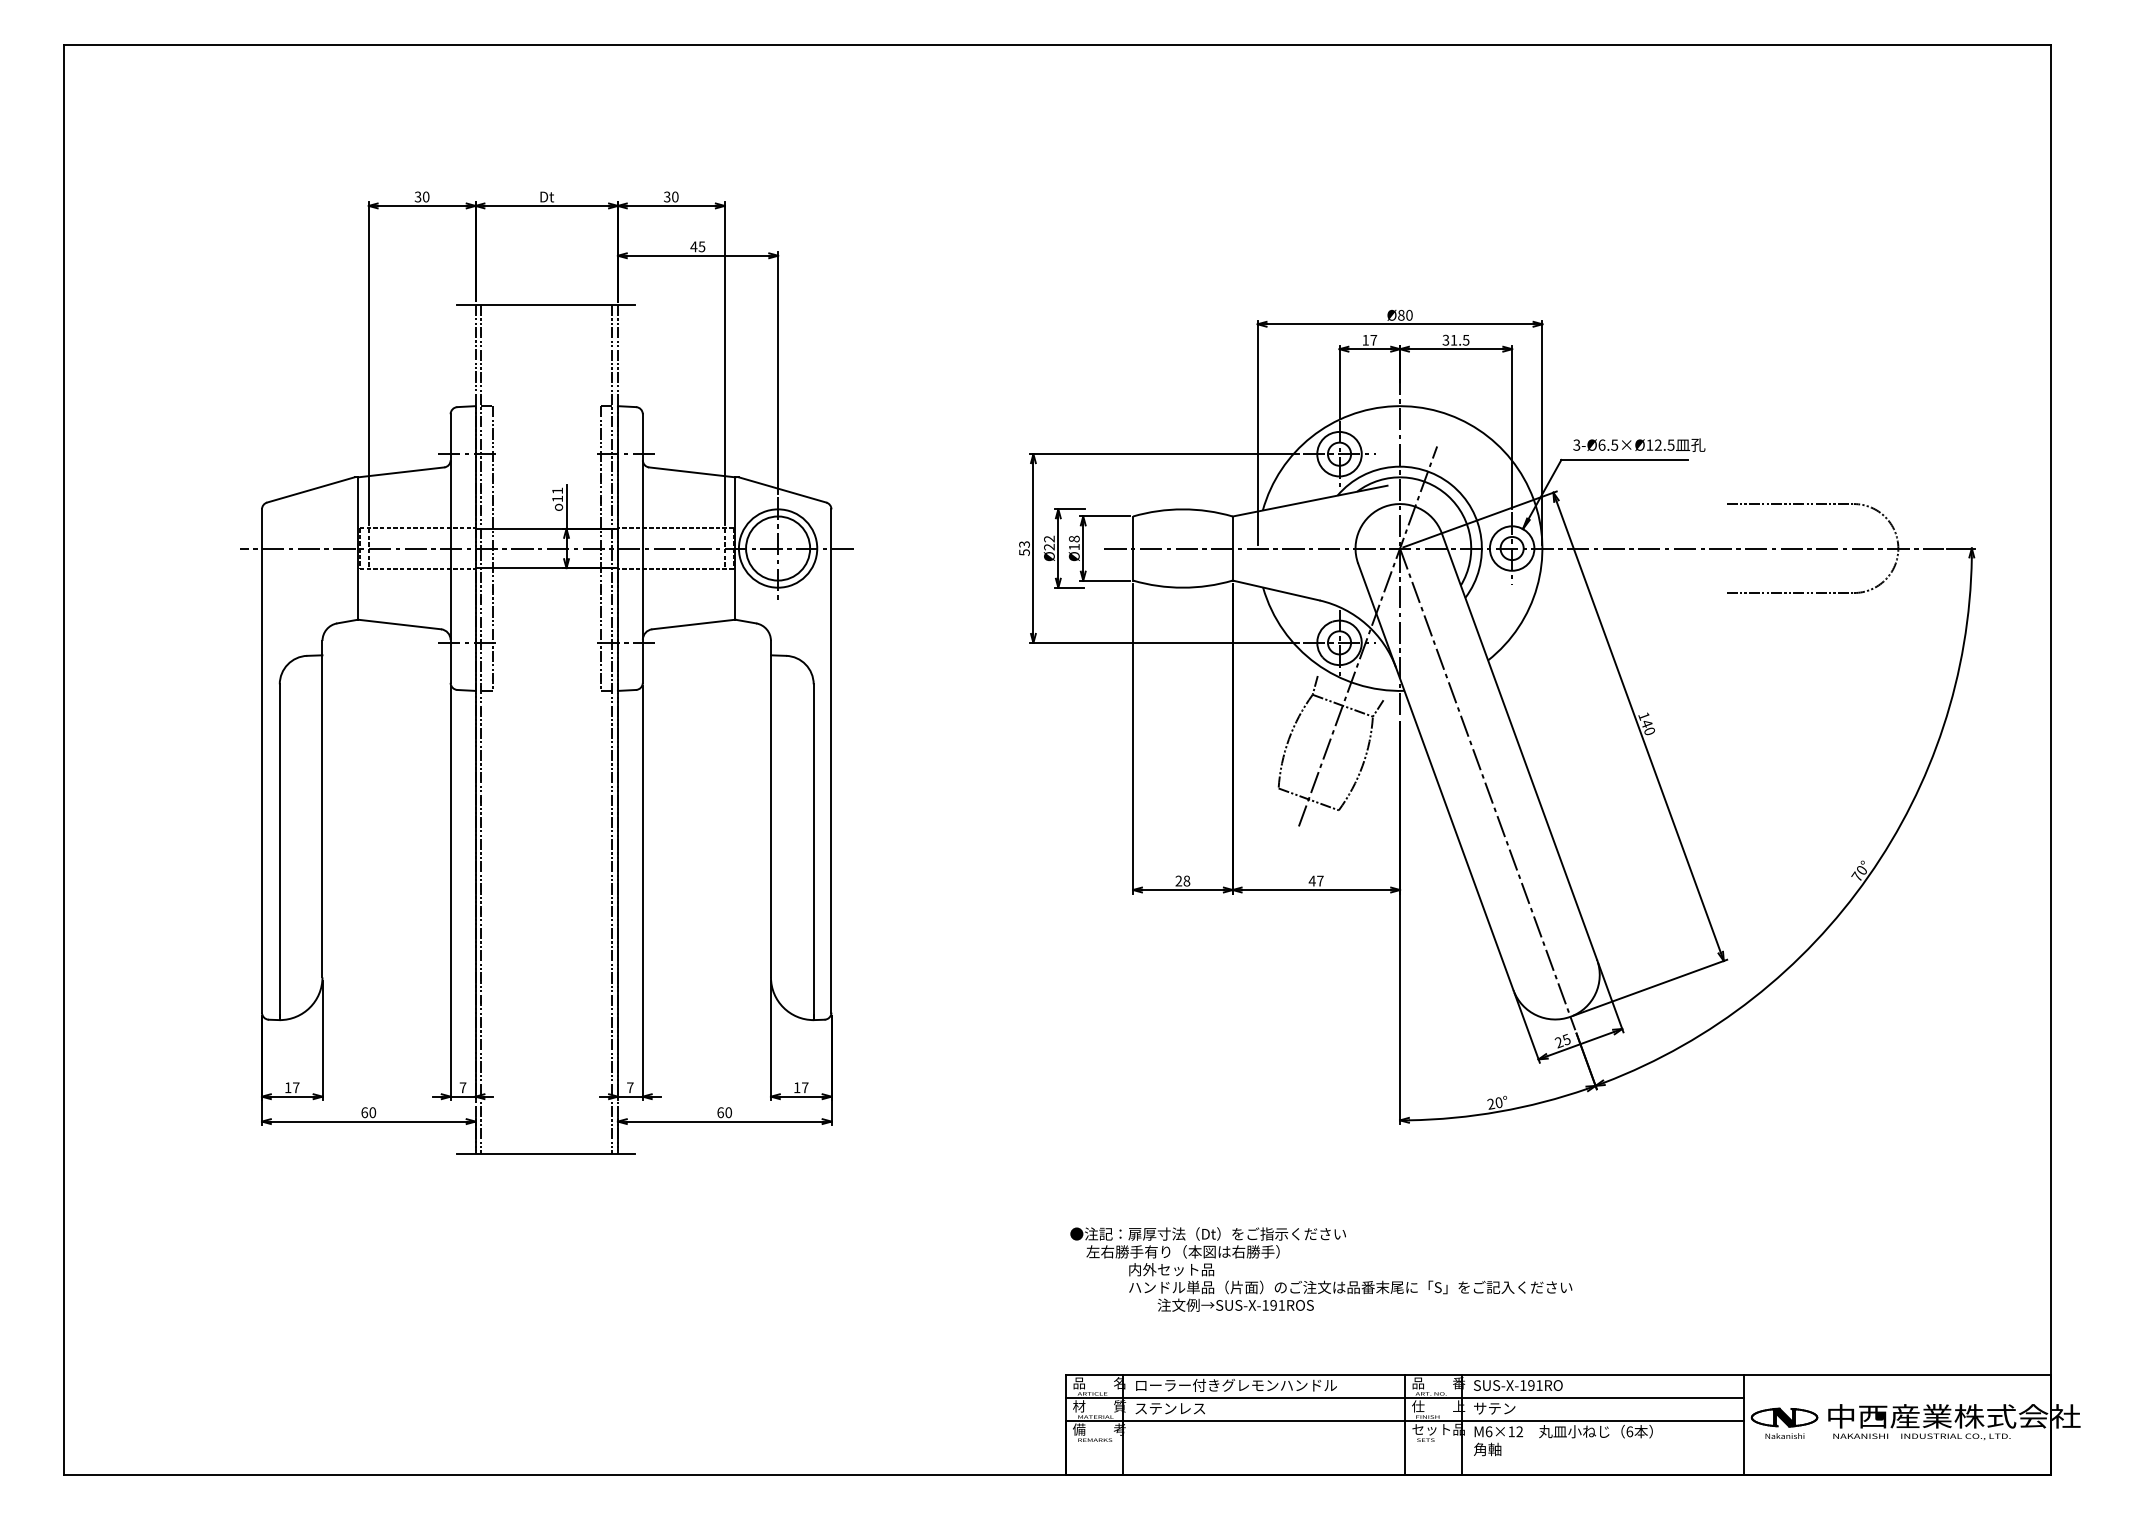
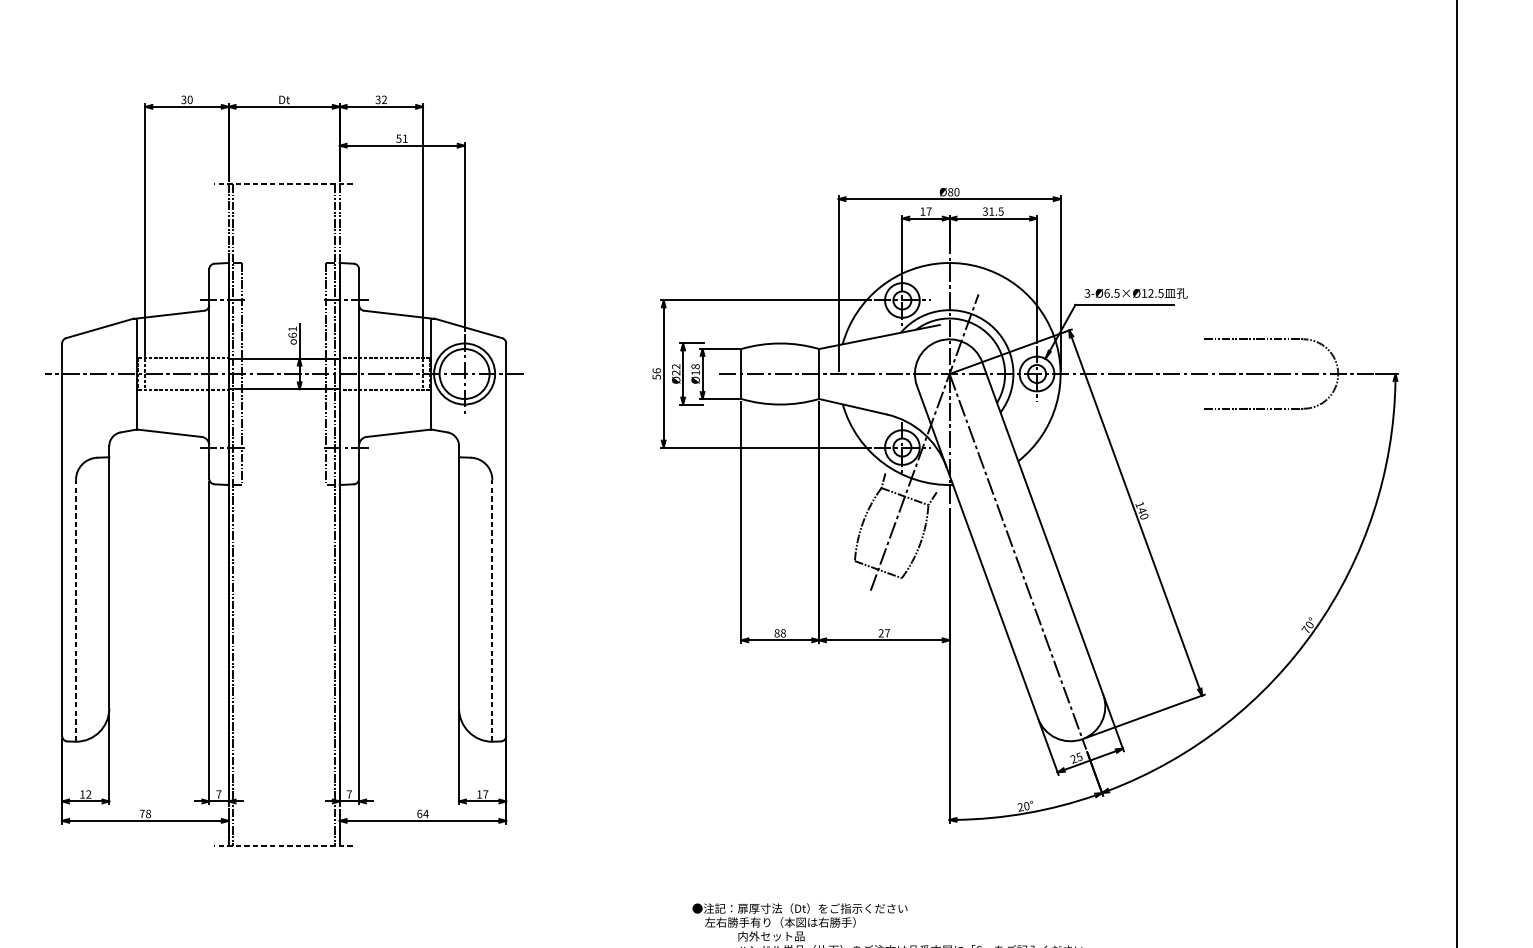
text: (675, 196) -> (384, 99), 30 -> 32
text: (697, 246) -> (401, 138), 45 -> 51
line: (545, 305) -> (283, 184), solid -> dashed
text: (557, 498) -> (292, 335), 11 -> 61
text: (1024, 544) -> (656, 370), 53 -> 56
line: (279, 852) -> (75, 611), solid -> dashed
line: (813, 852) -> (492, 611), solid -> dashed
text: (1178, 880) -> (776, 632), 28 -> 88
text: (1311, 880) -> (880, 632), 47 -> 27
text: (296, 1087) -> (89, 794), 17 -> 12
text: (368, 1112) -> (145, 813), 60 -> 78
text: (728, 1112) -> (425, 813), 60 -> 64
line: (545, 1153) -> (283, 845), solid -> dashed

